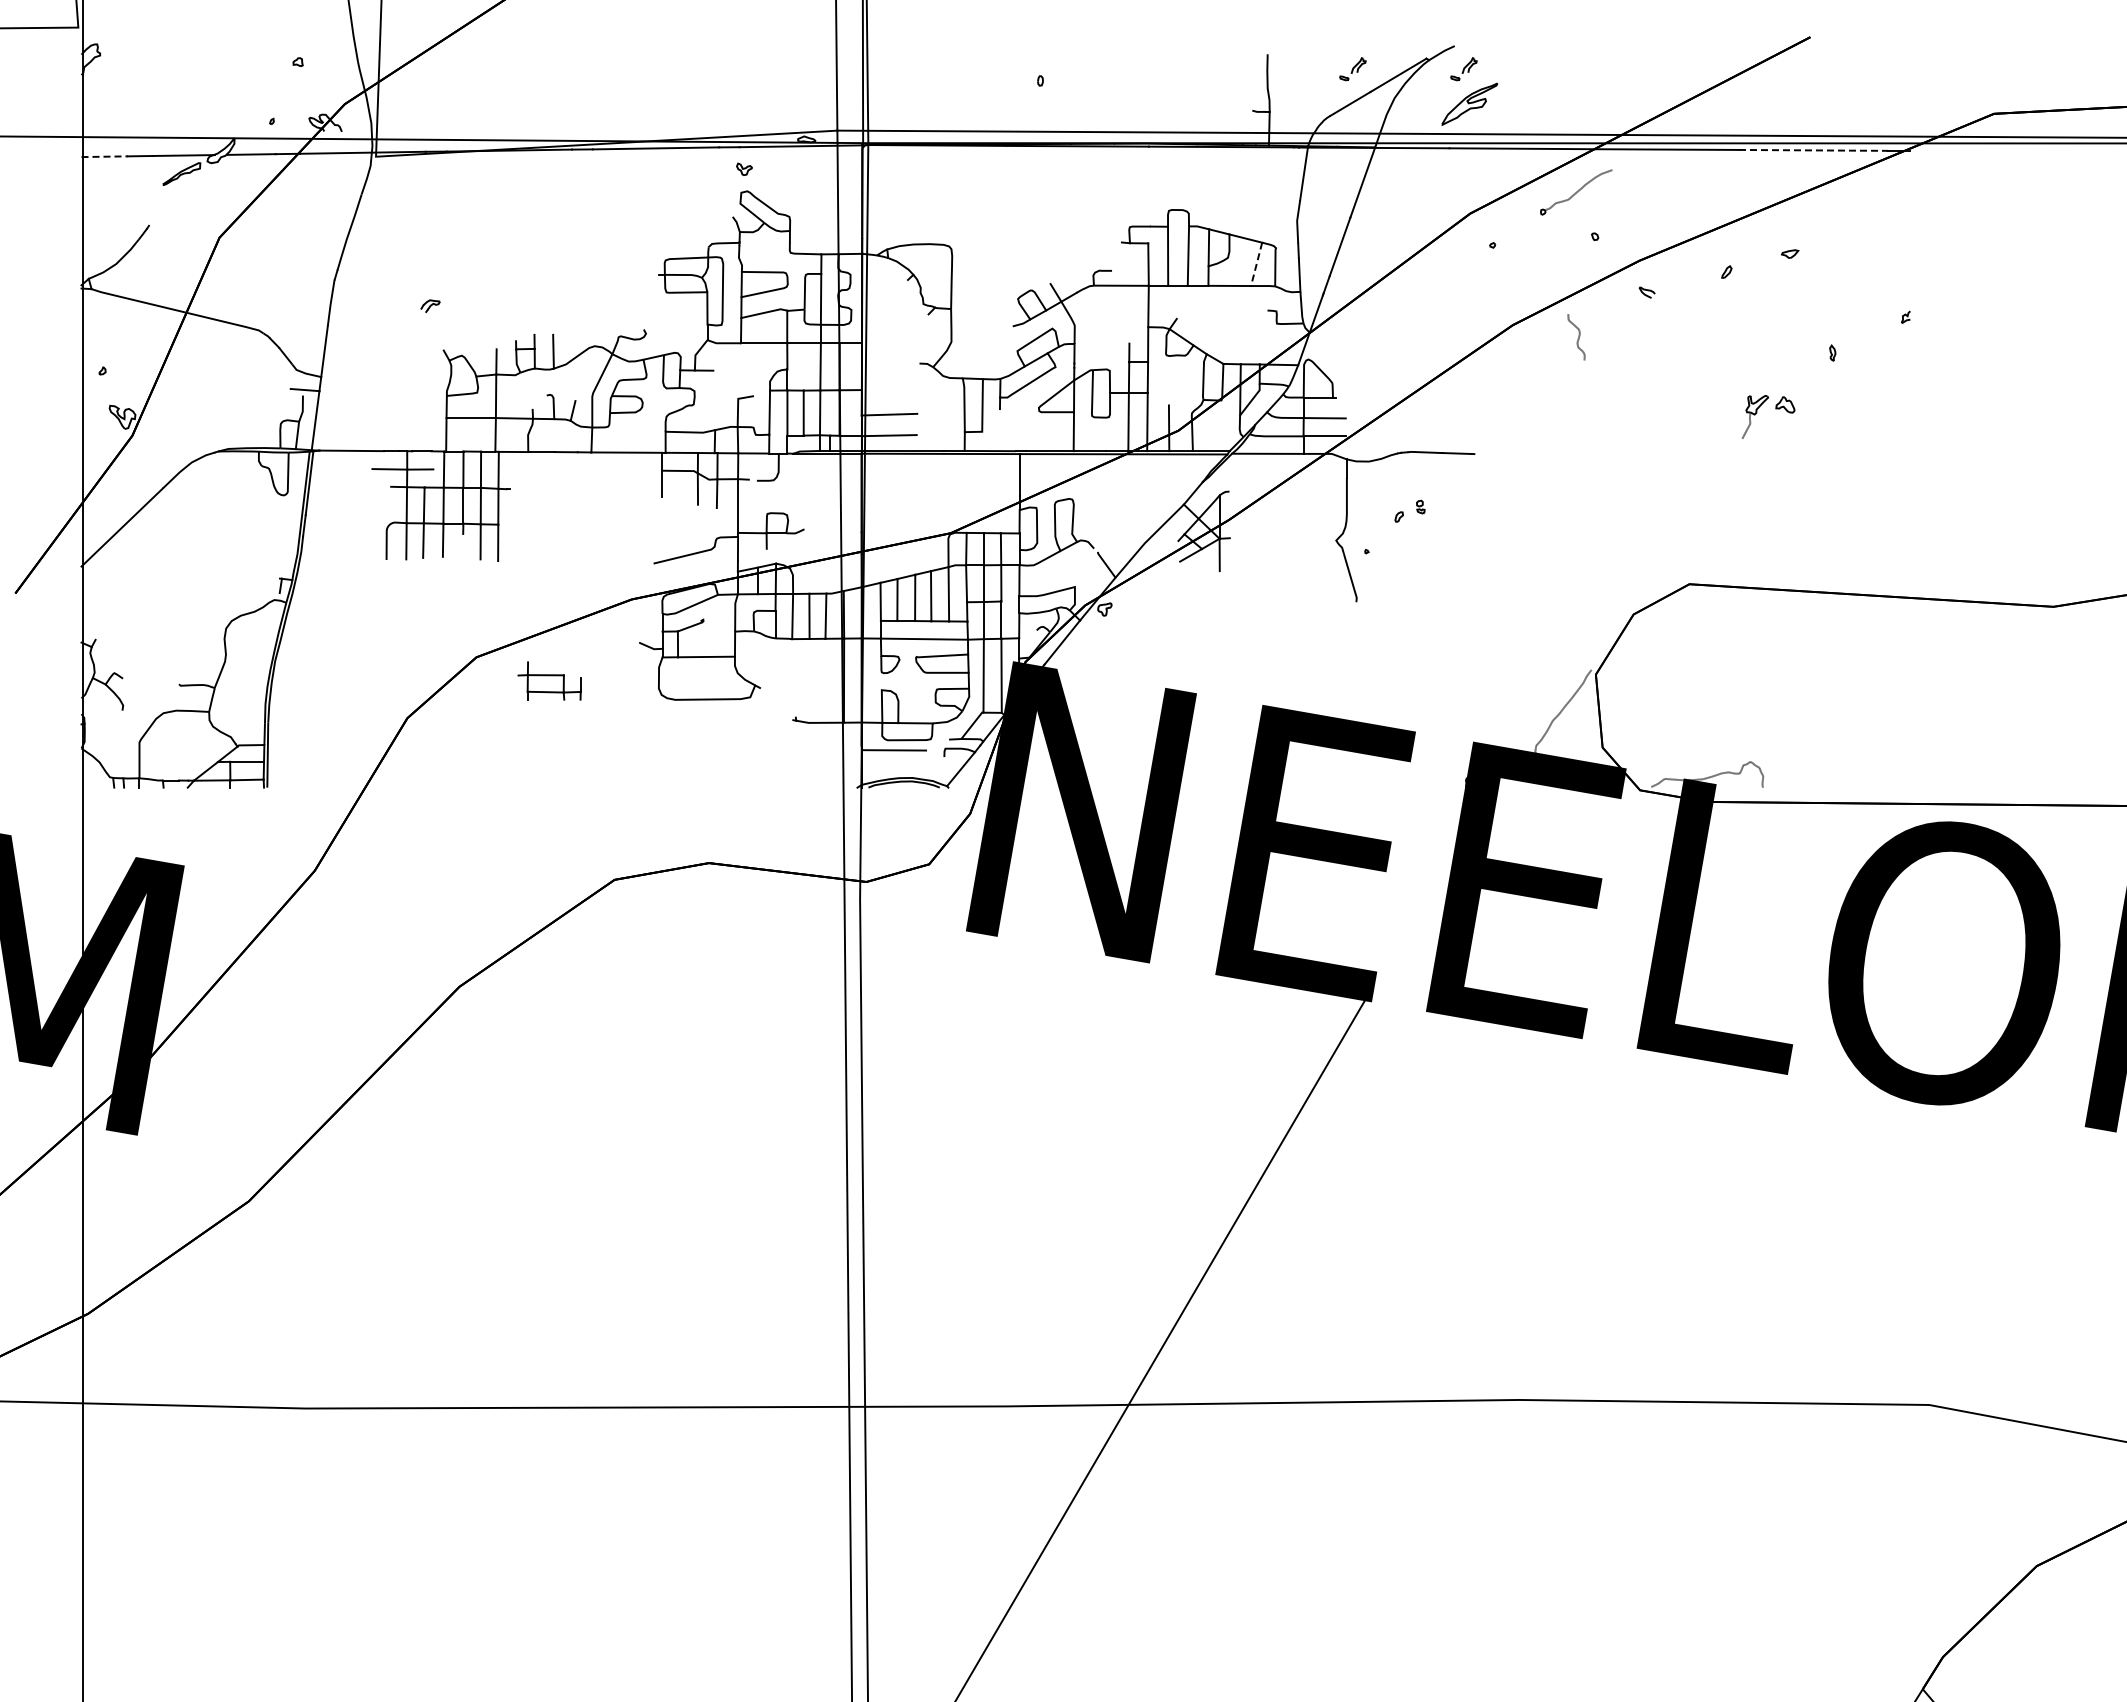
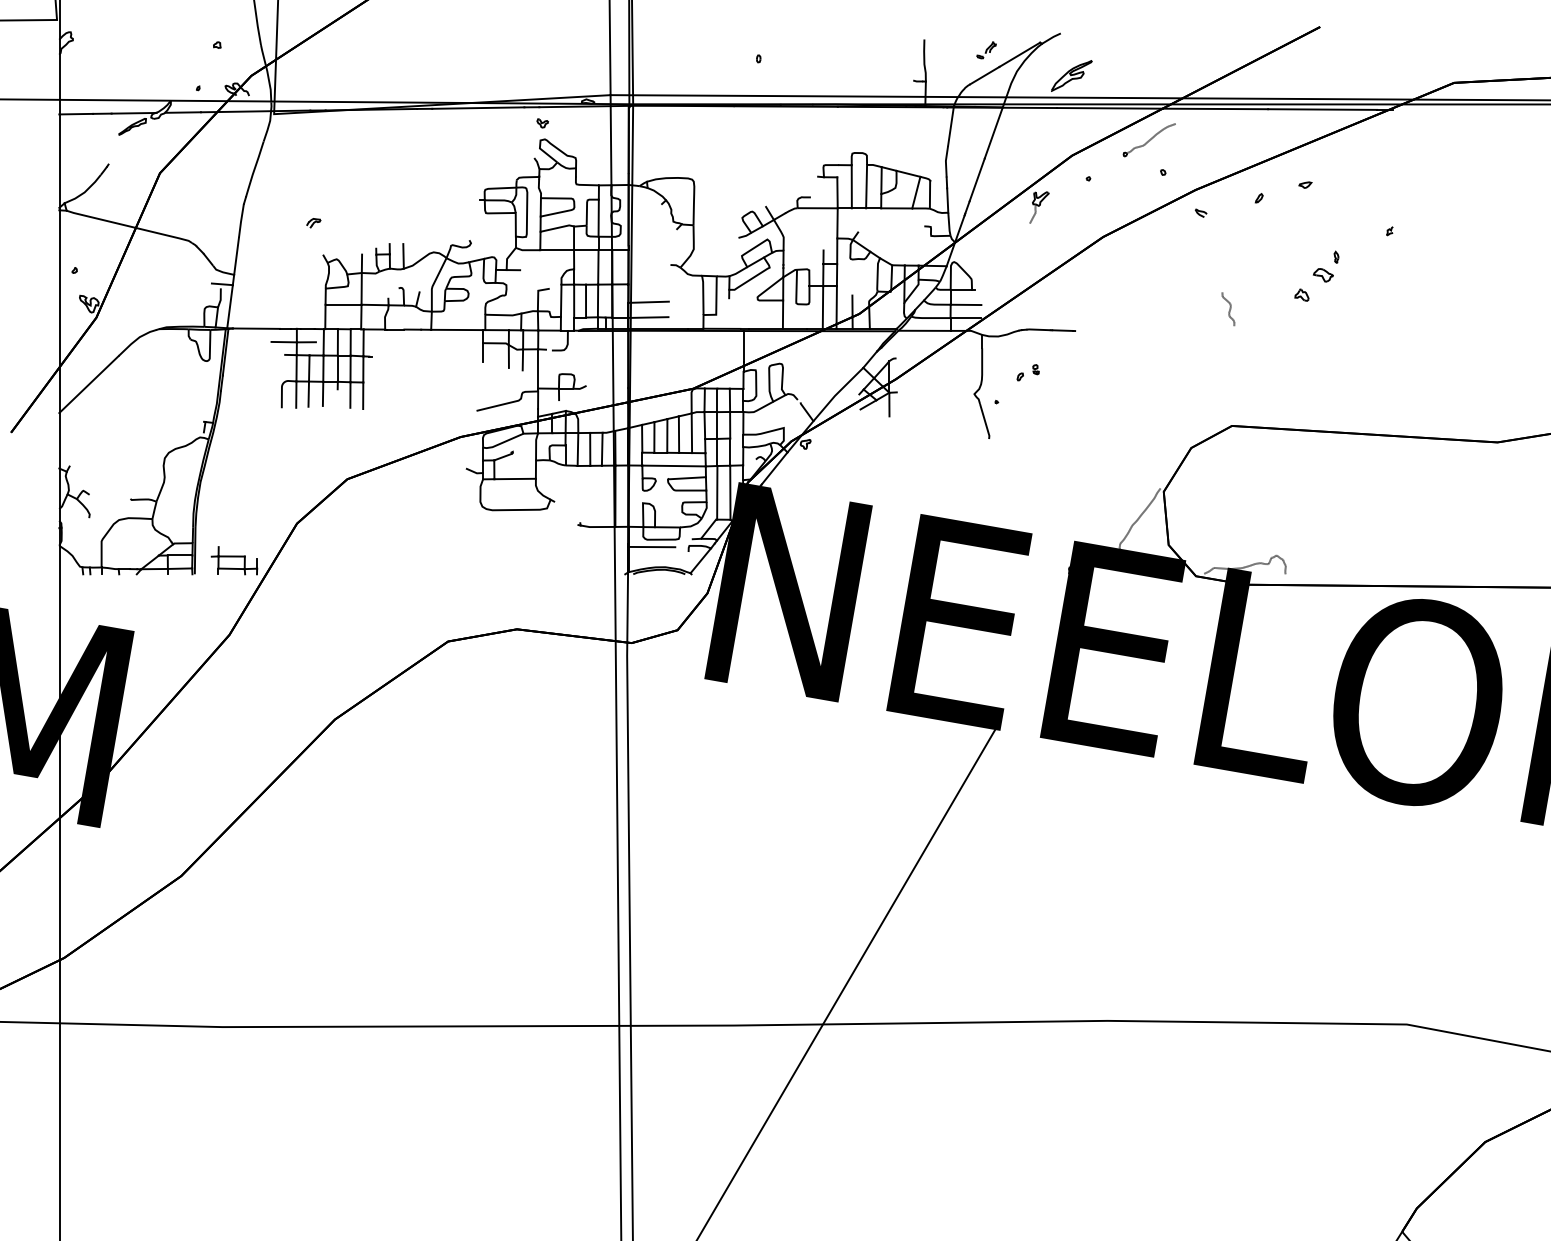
part: (1463, 69) -> (1067, 50), removed
line: (1813, 150) -> (1322, 109), dashed -> solid
line: (105, 156) -> (76, 114), dashed -> solid
line: (1256, 264) -> (916, 192), dashed -> solid
curve: (1577, 338) -> (1229, 310), moved
part: (1814, 377) -> (1323, 275), added
part: (1755, 416) -> (1039, 207), moved
part: (549, 680) -> (234, 560), moved

